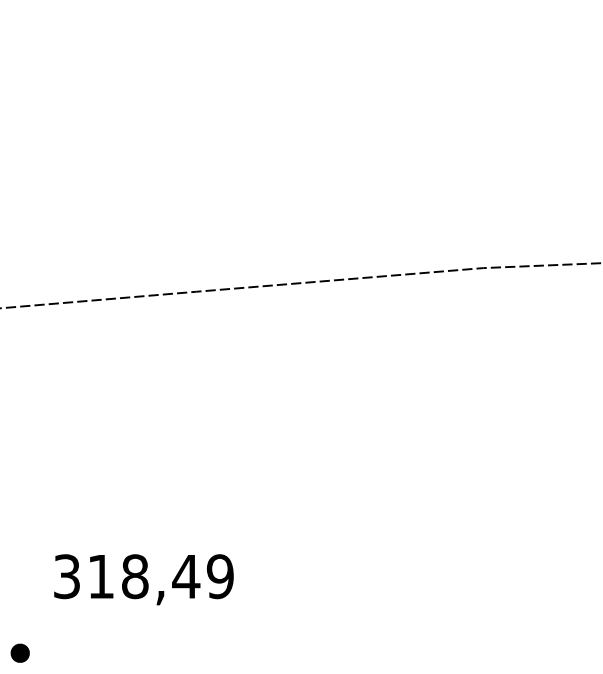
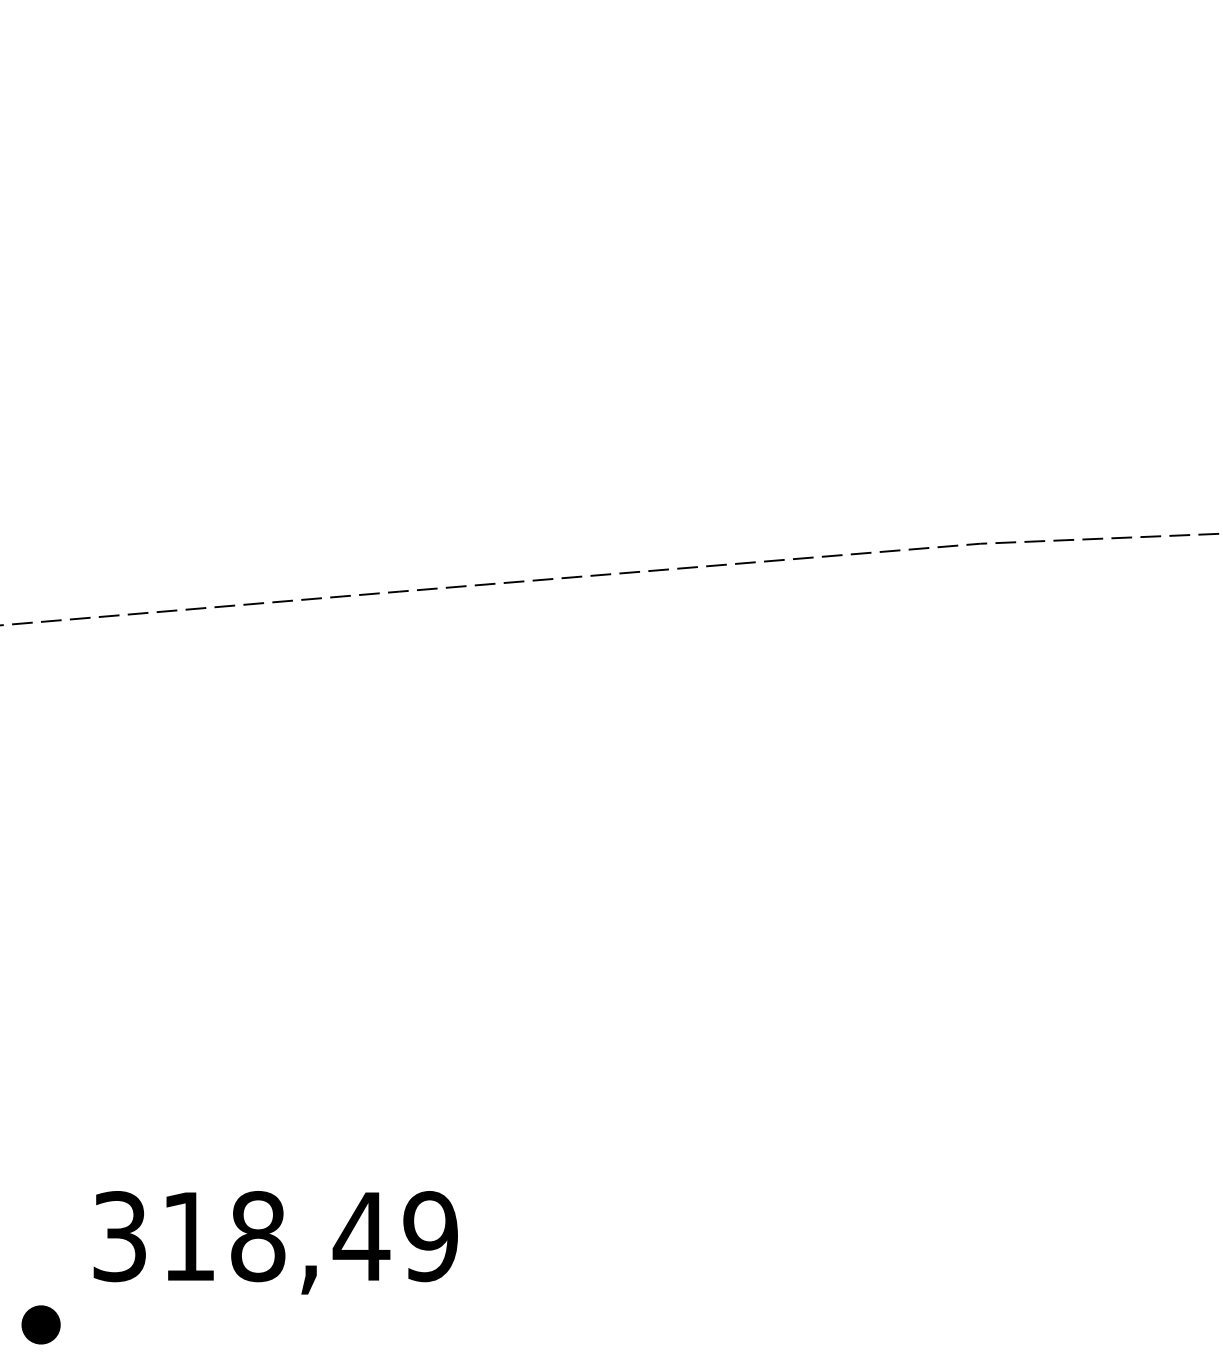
text: (143, 579) -> (274, 1242), moved

